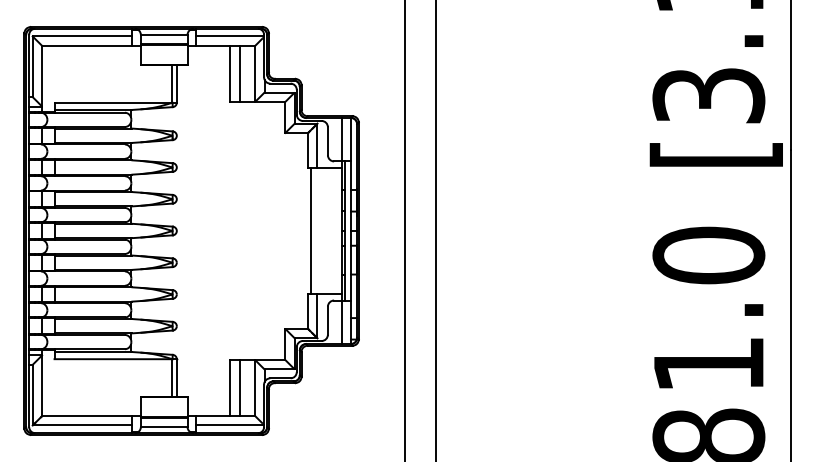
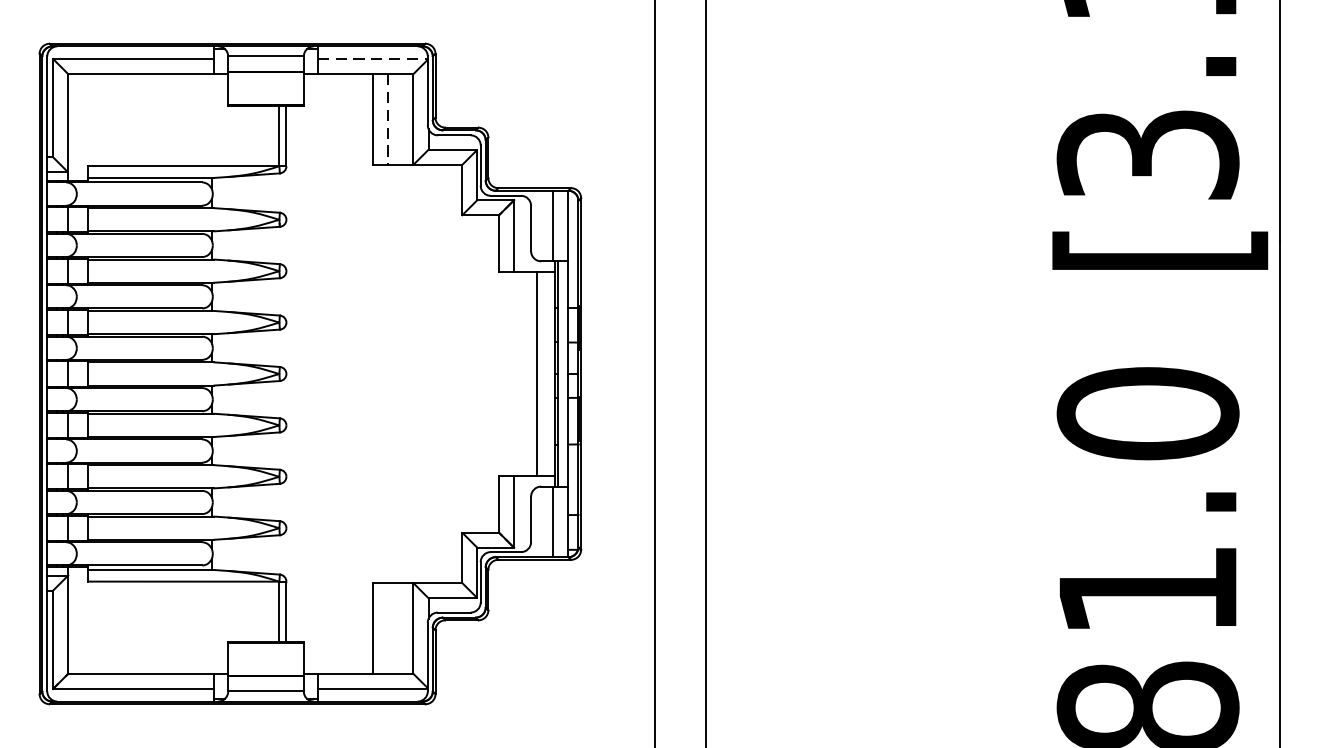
line: (230, 36) -> (373, 59), solid -> dashed
line: (239, 74) -> (387, 120), solid -> dashed
line: (311, 230) -> (536, 373), moved
line: (239, 388) -> (387, 629), removed

